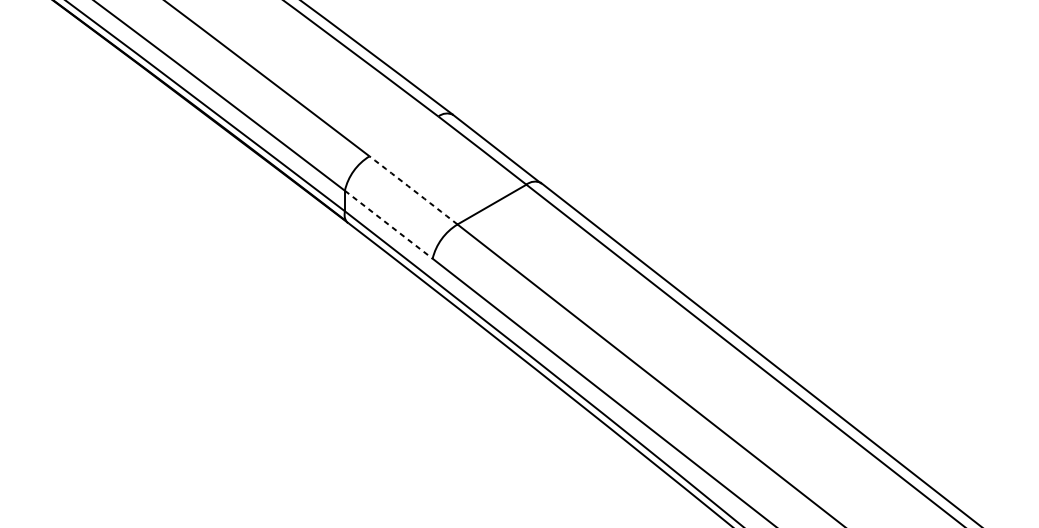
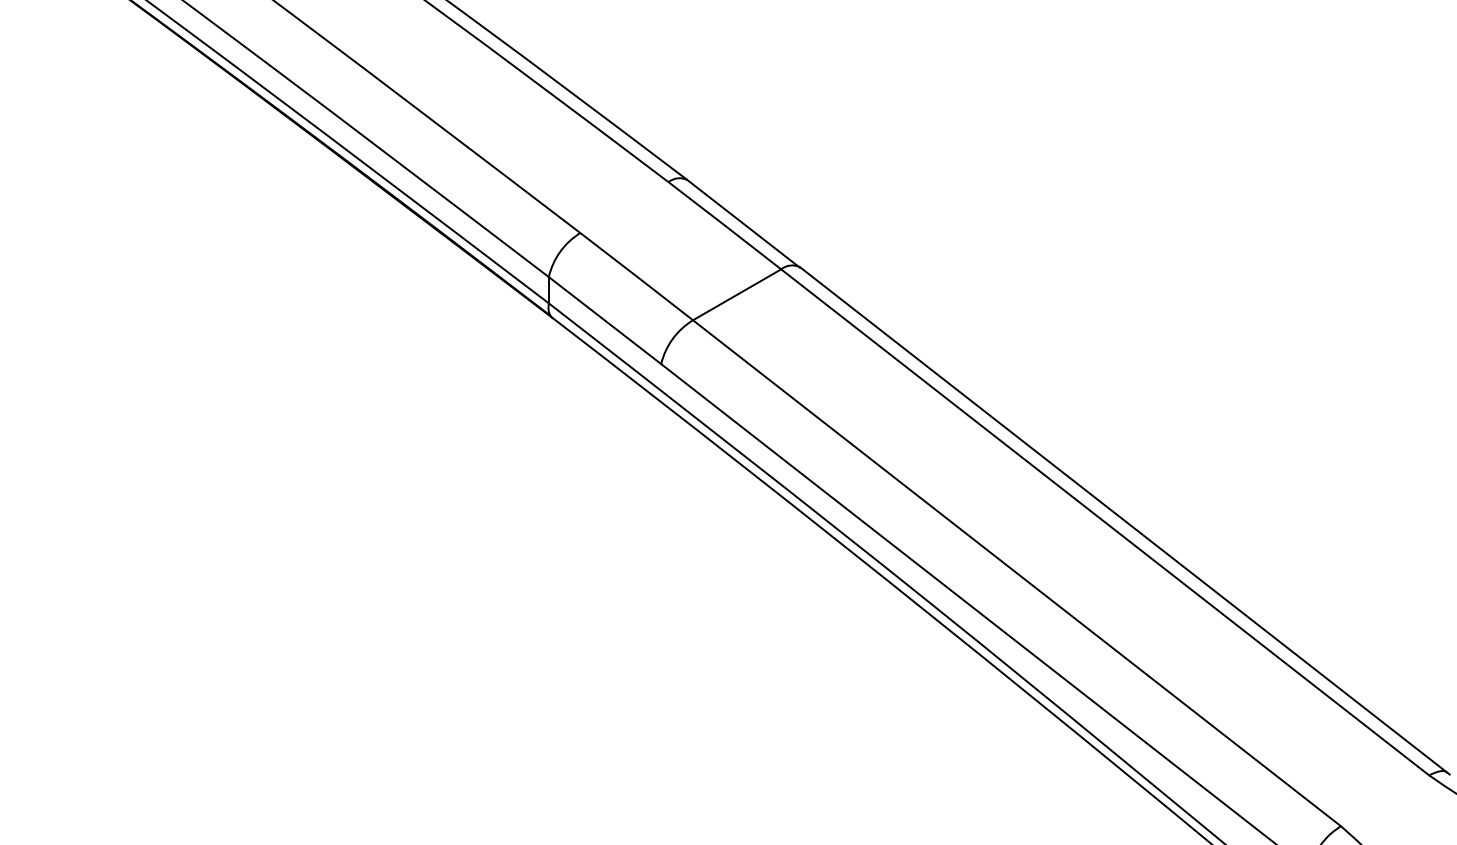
arc: (413, 190) -> (636, 276), dashed -> solid
line: (389, 224) -> (605, 320), dashed -> solid

